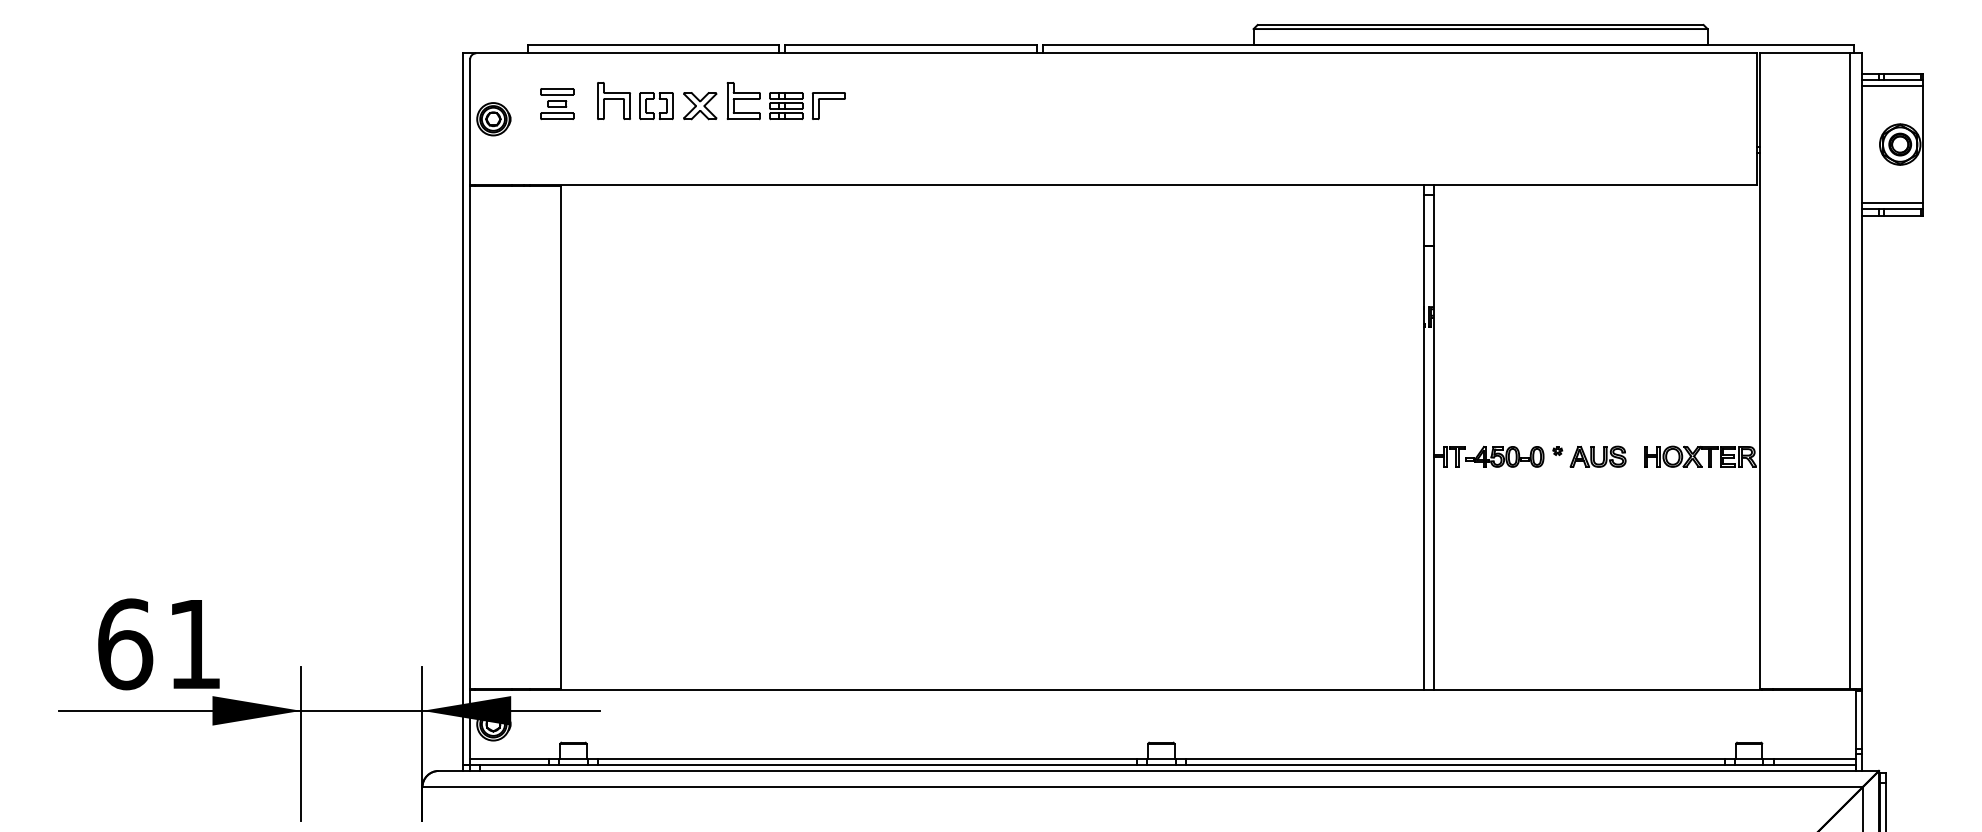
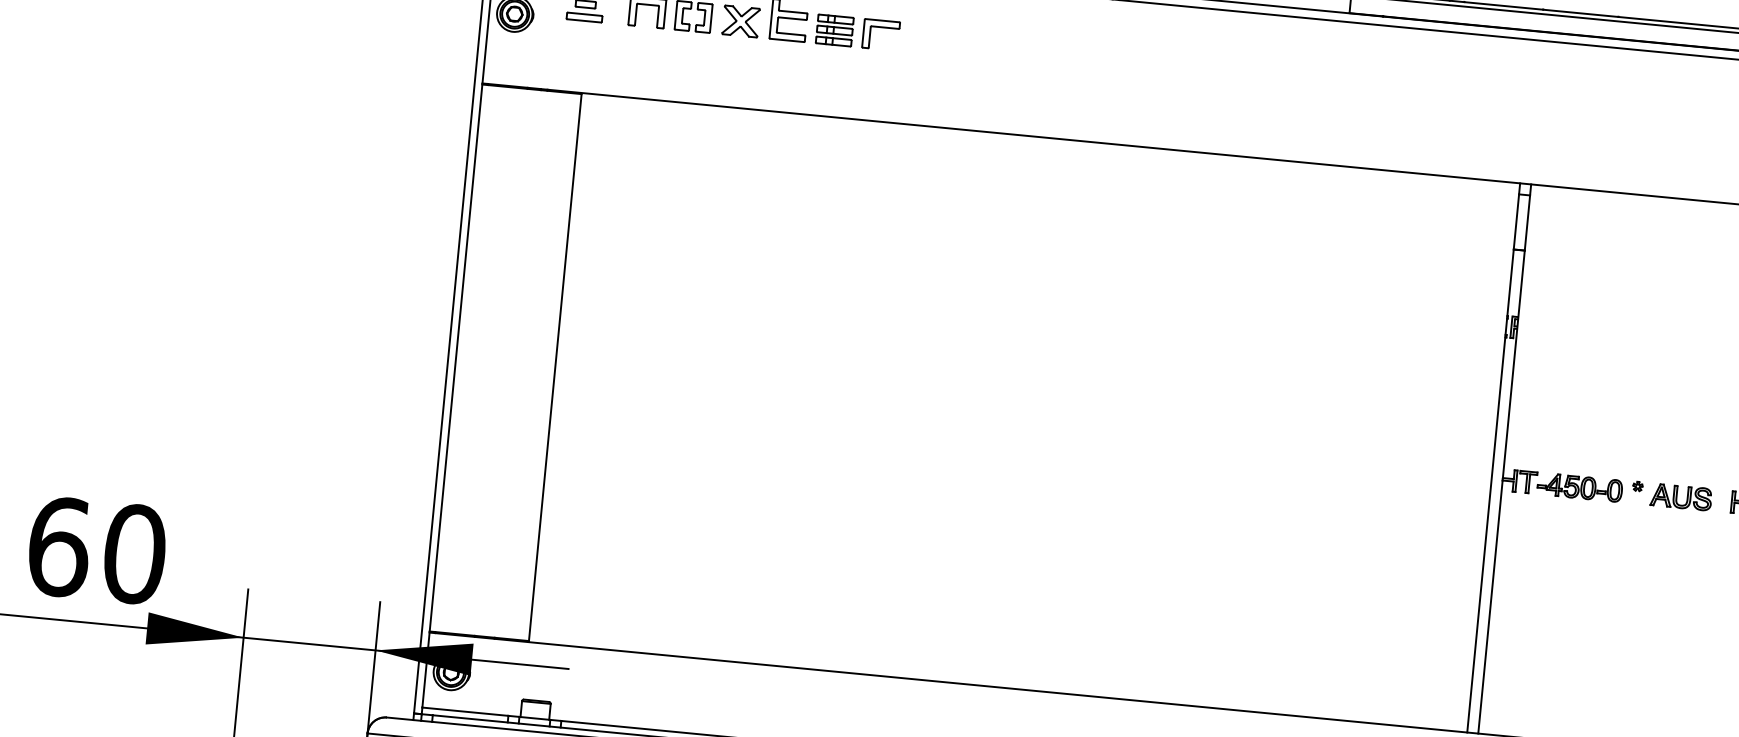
text: (194, 644) -> (134, 554), 61 -> 60

